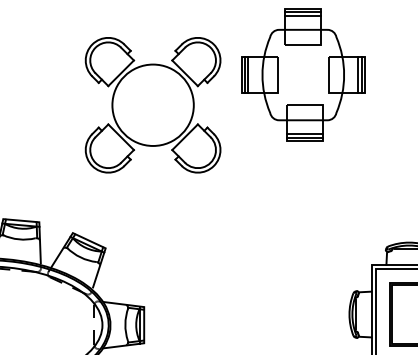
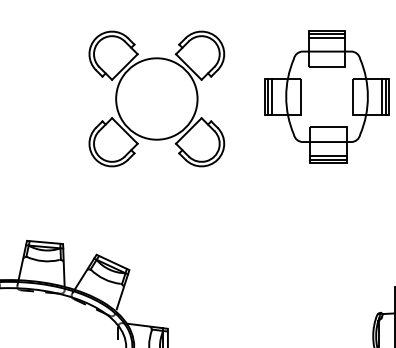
part: (152, 105) -> (156, 99), moved

